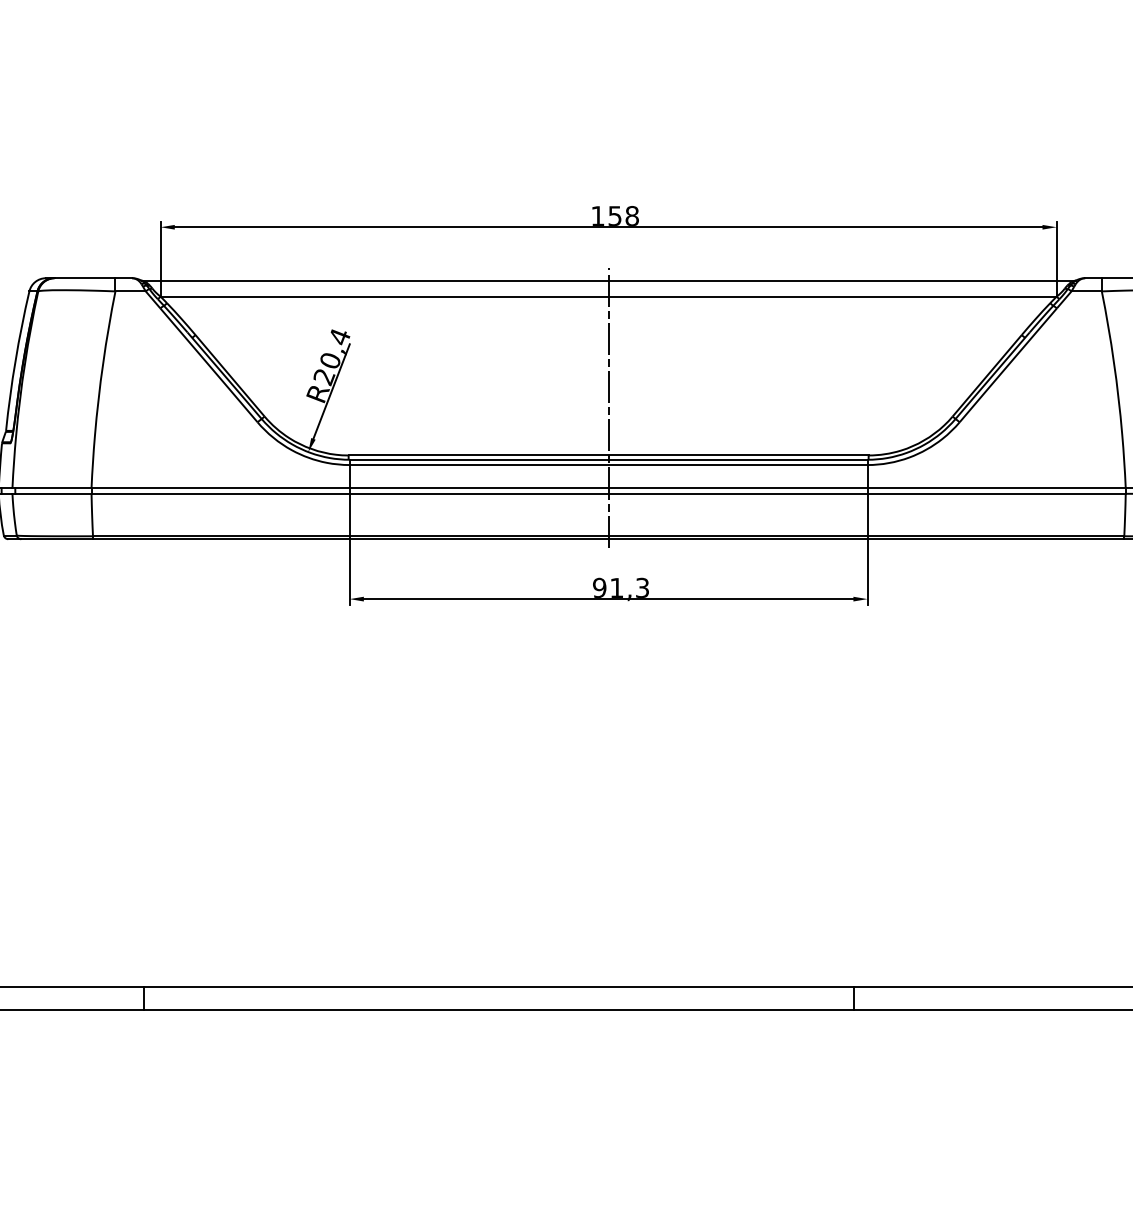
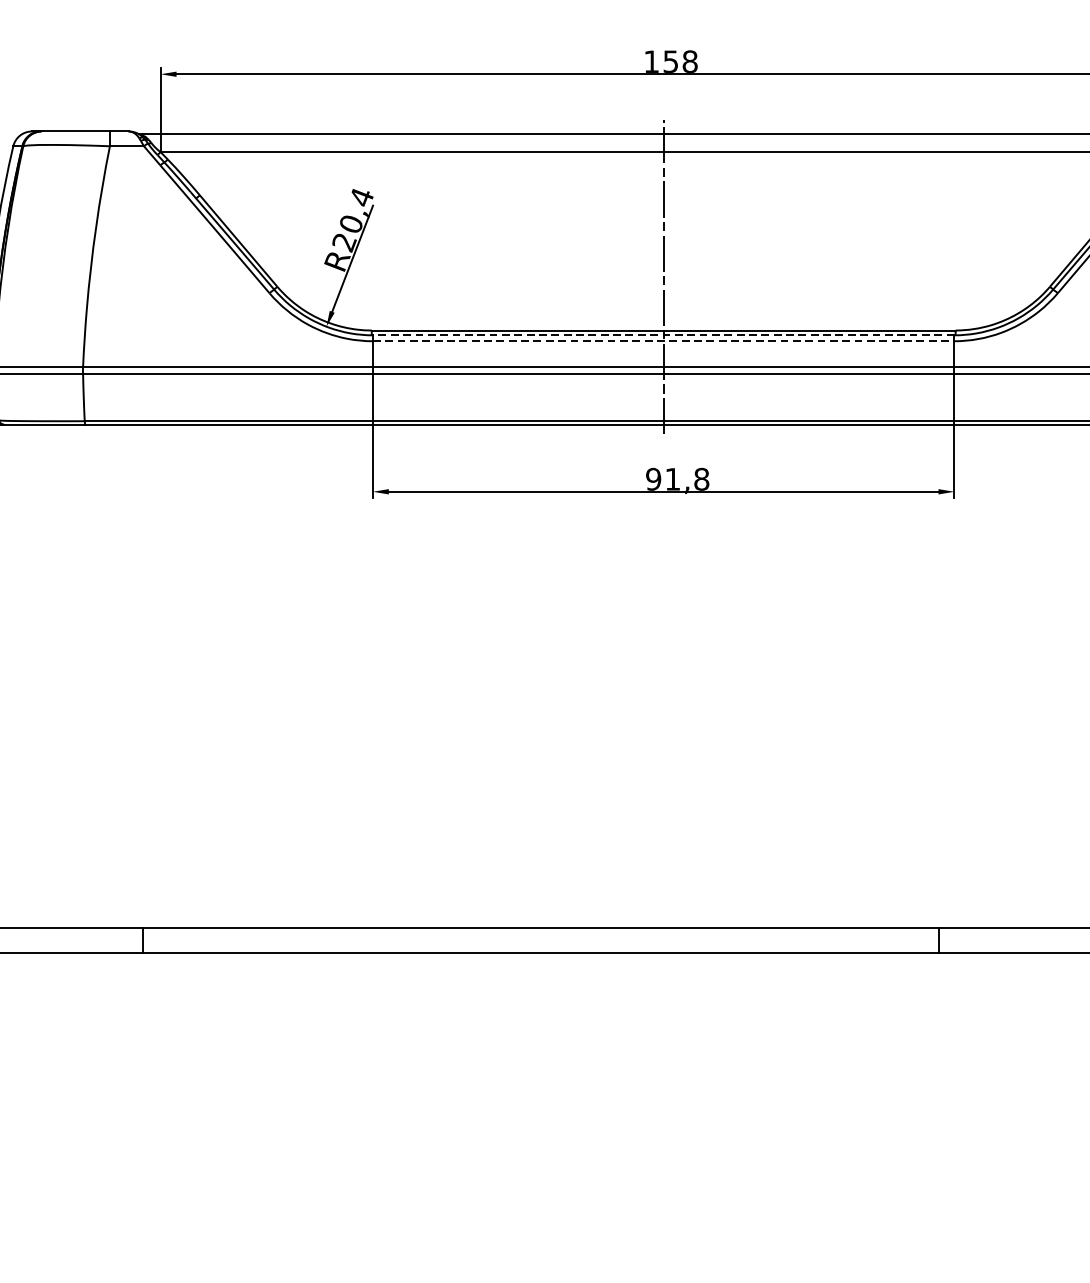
line: (608, 459) -> (663, 335), solid -> dashed
line: (608, 465) -> (663, 341), solid -> dashed
text: (642, 587) -> (701, 478), 91,3 -> 91,8

